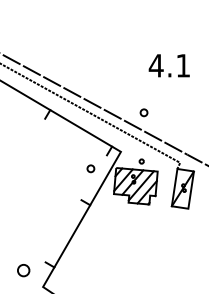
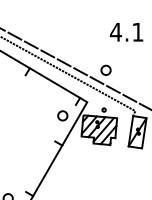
part: (143, 112) -> (105, 70), size x1.67
part: (90, 168) -> (62, 115), size x1.67

